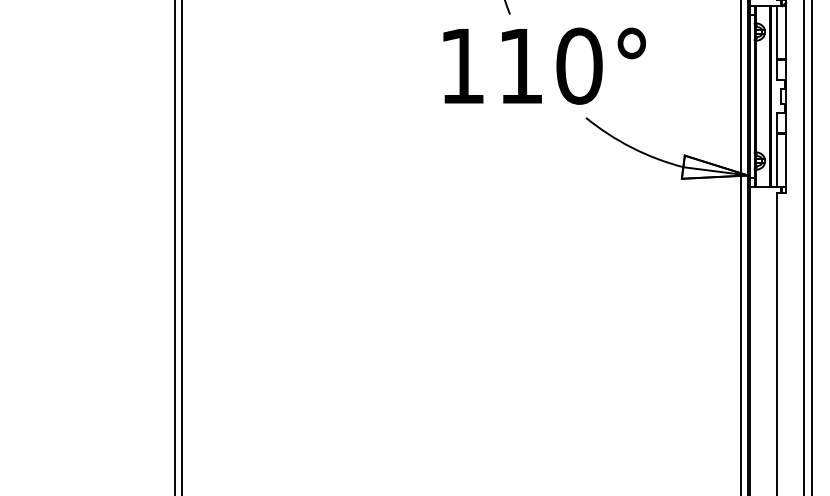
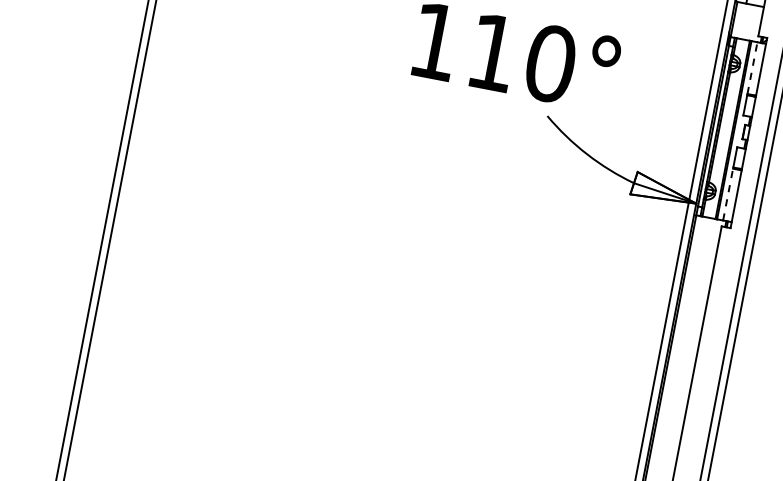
line: (777, 32) -> (752, 68), solid -> dashed
line: (777, 160) -> (728, 194), solid -> dashed

